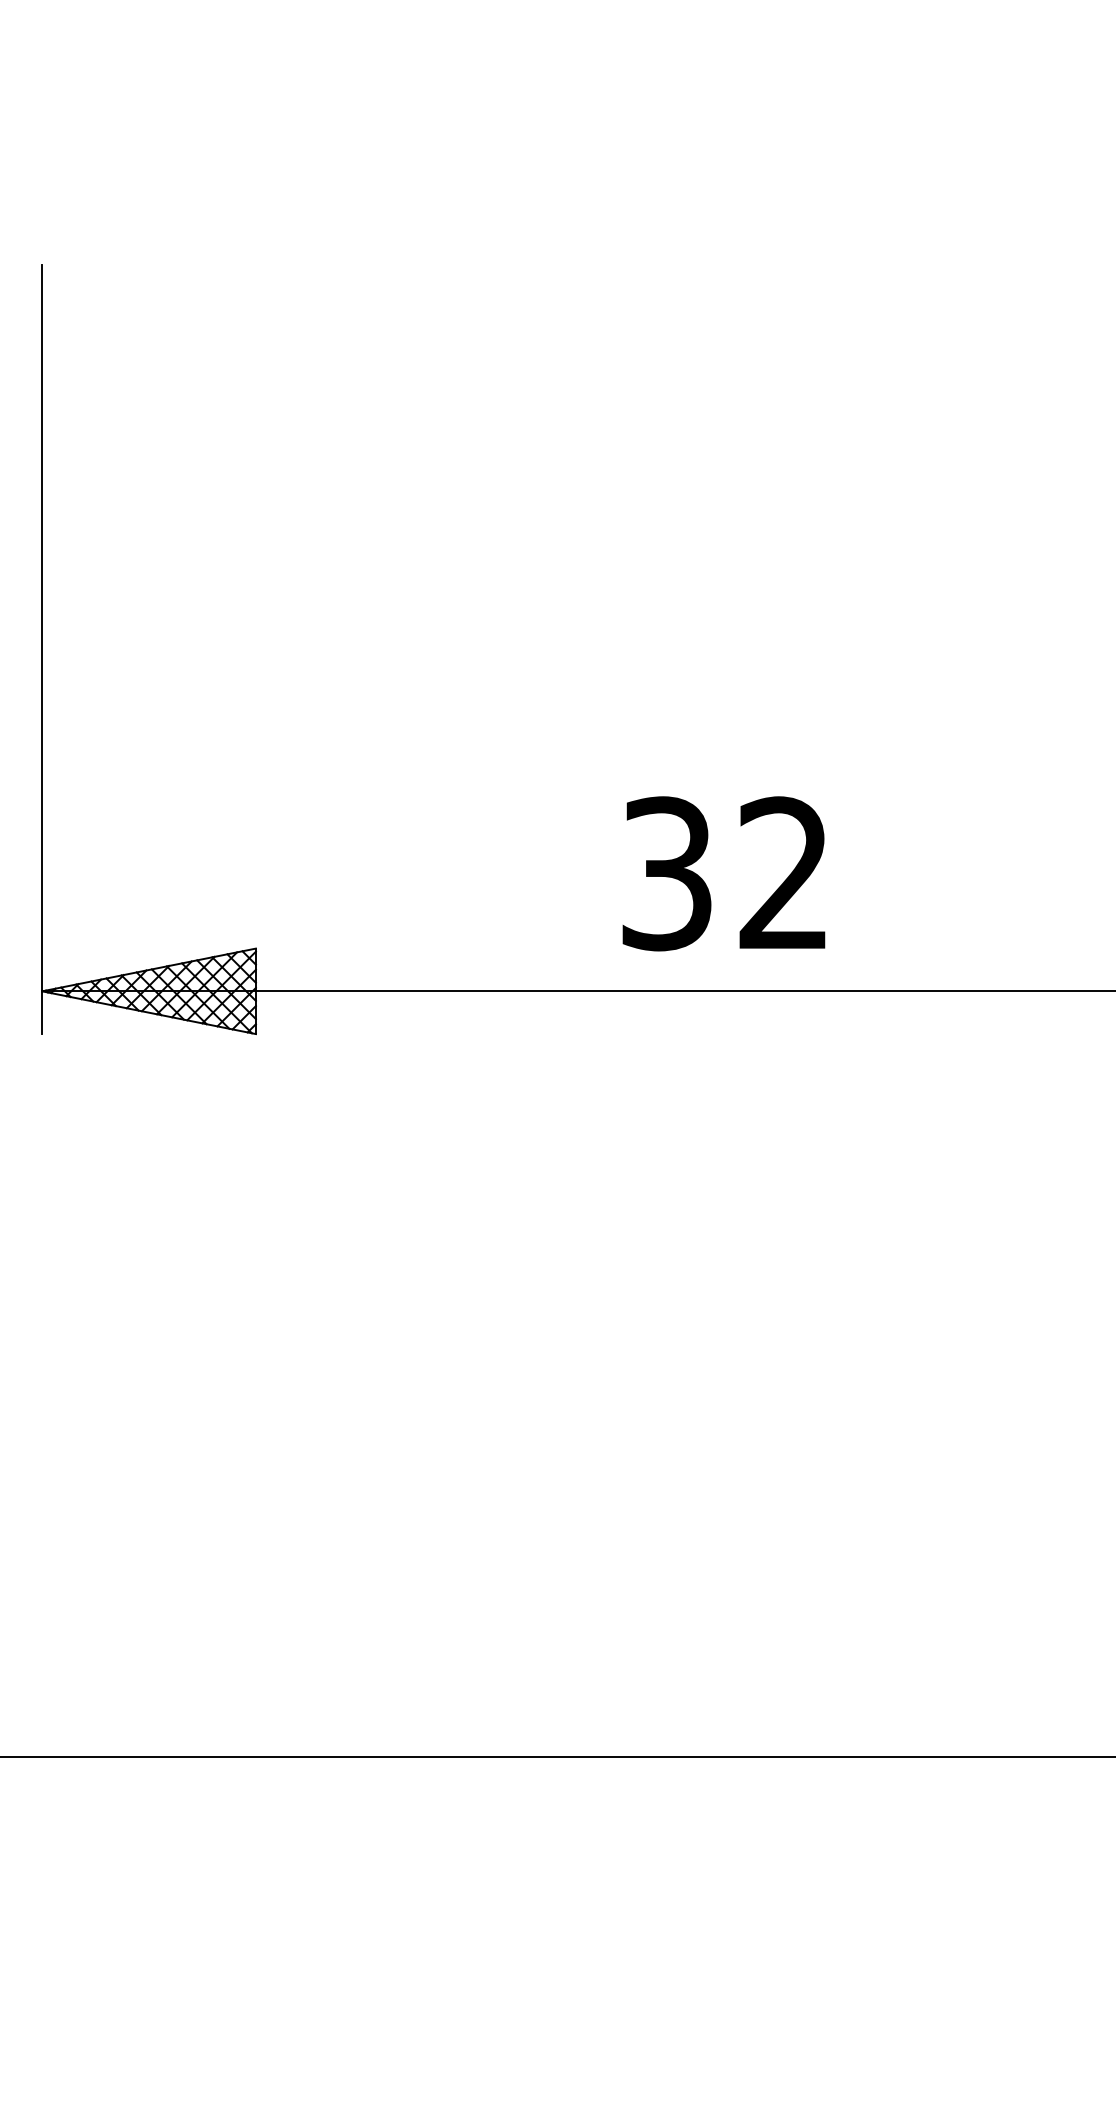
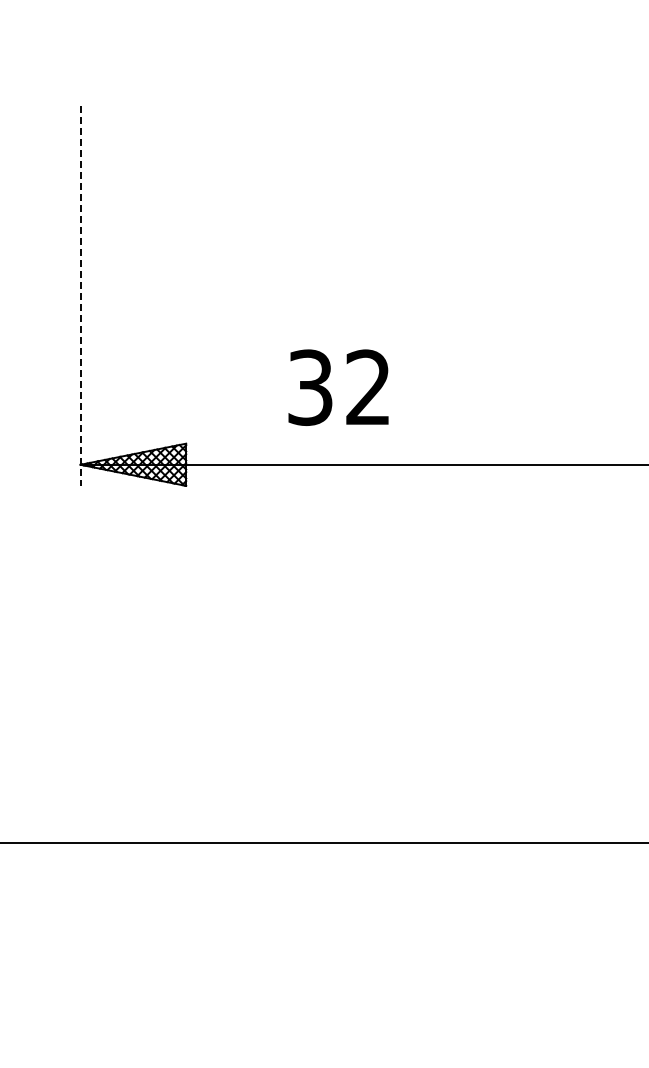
line: (42, 650) -> (80, 296), solid -> dashed
text: (723, 873) -> (338, 387), moved

